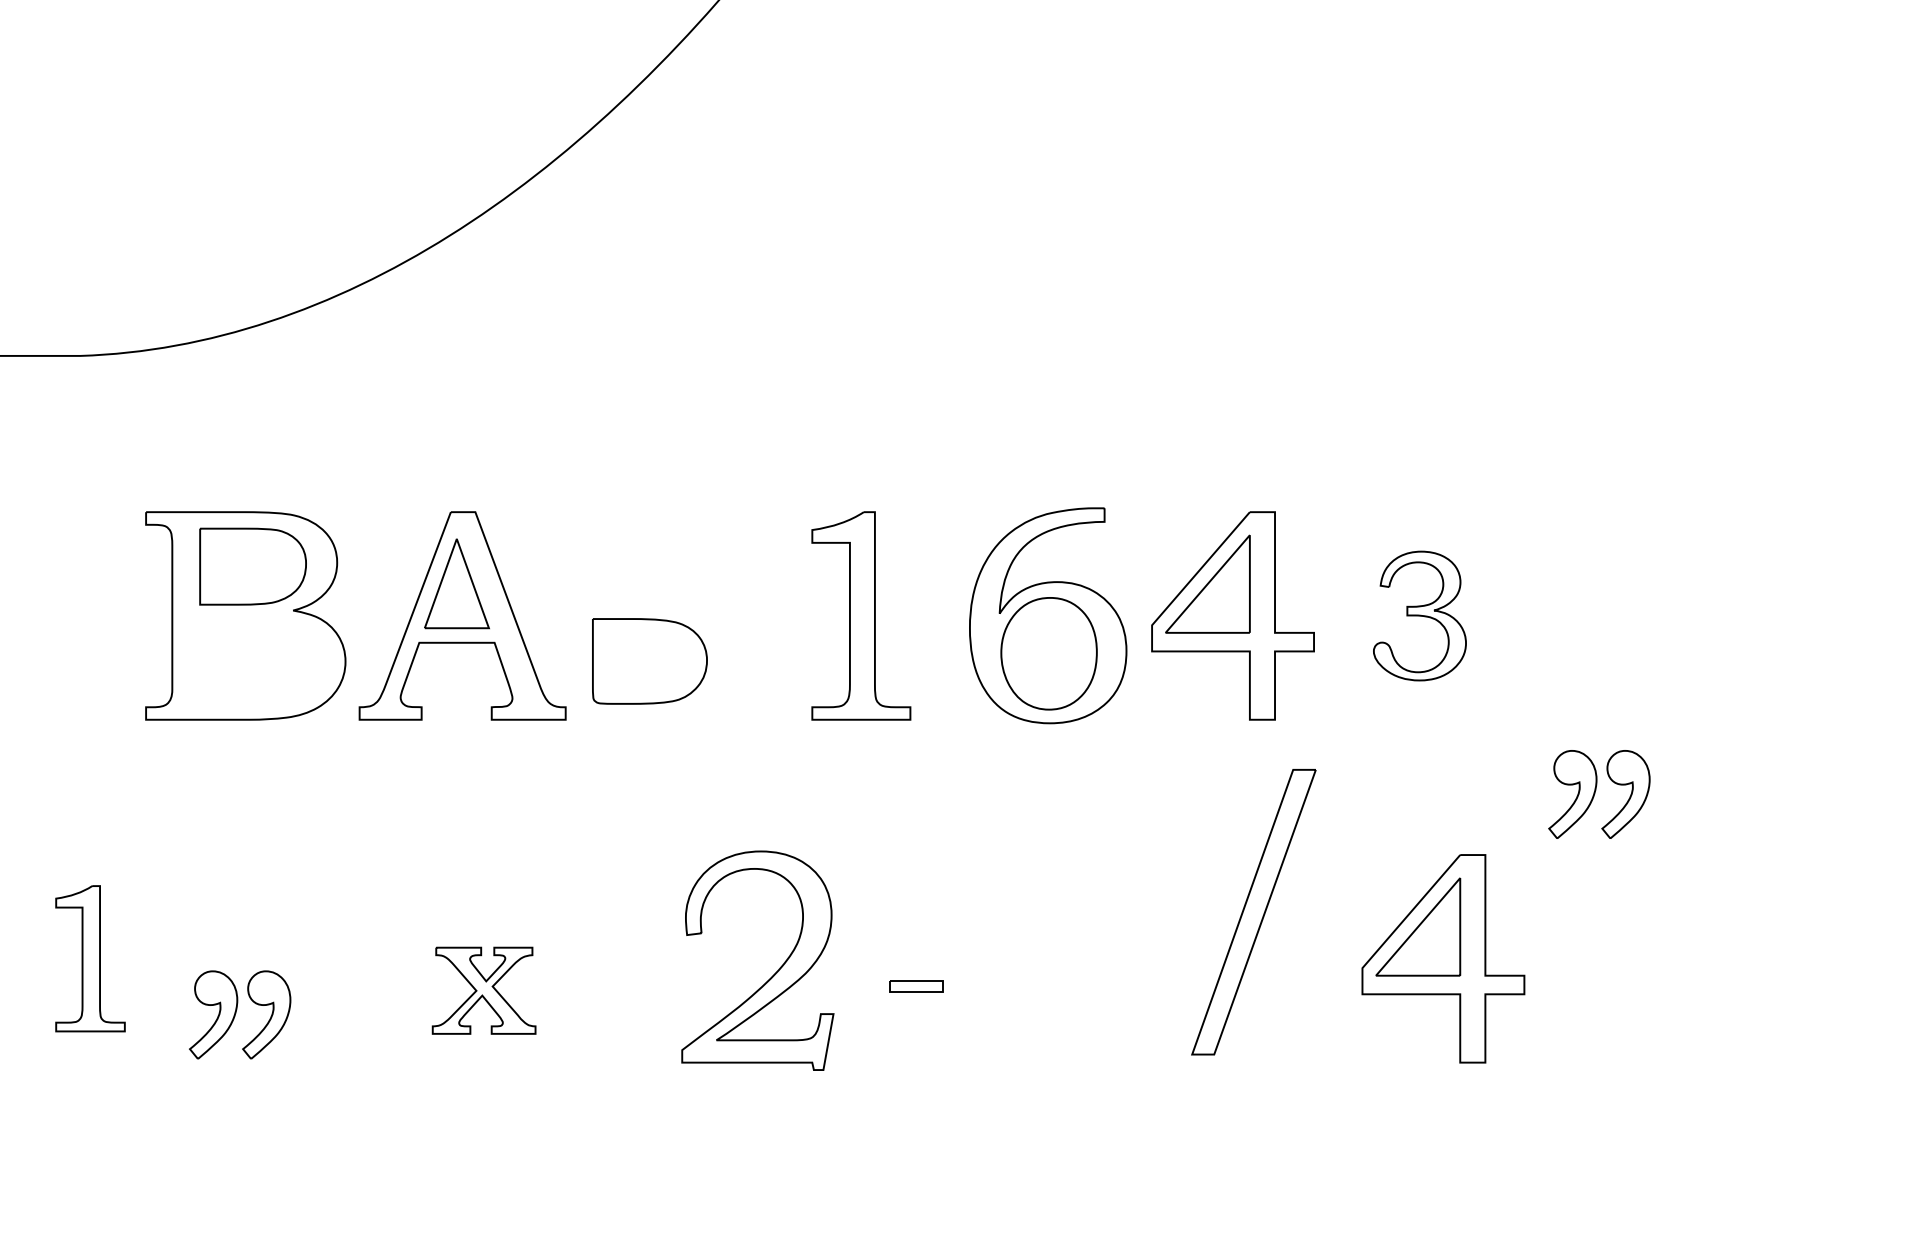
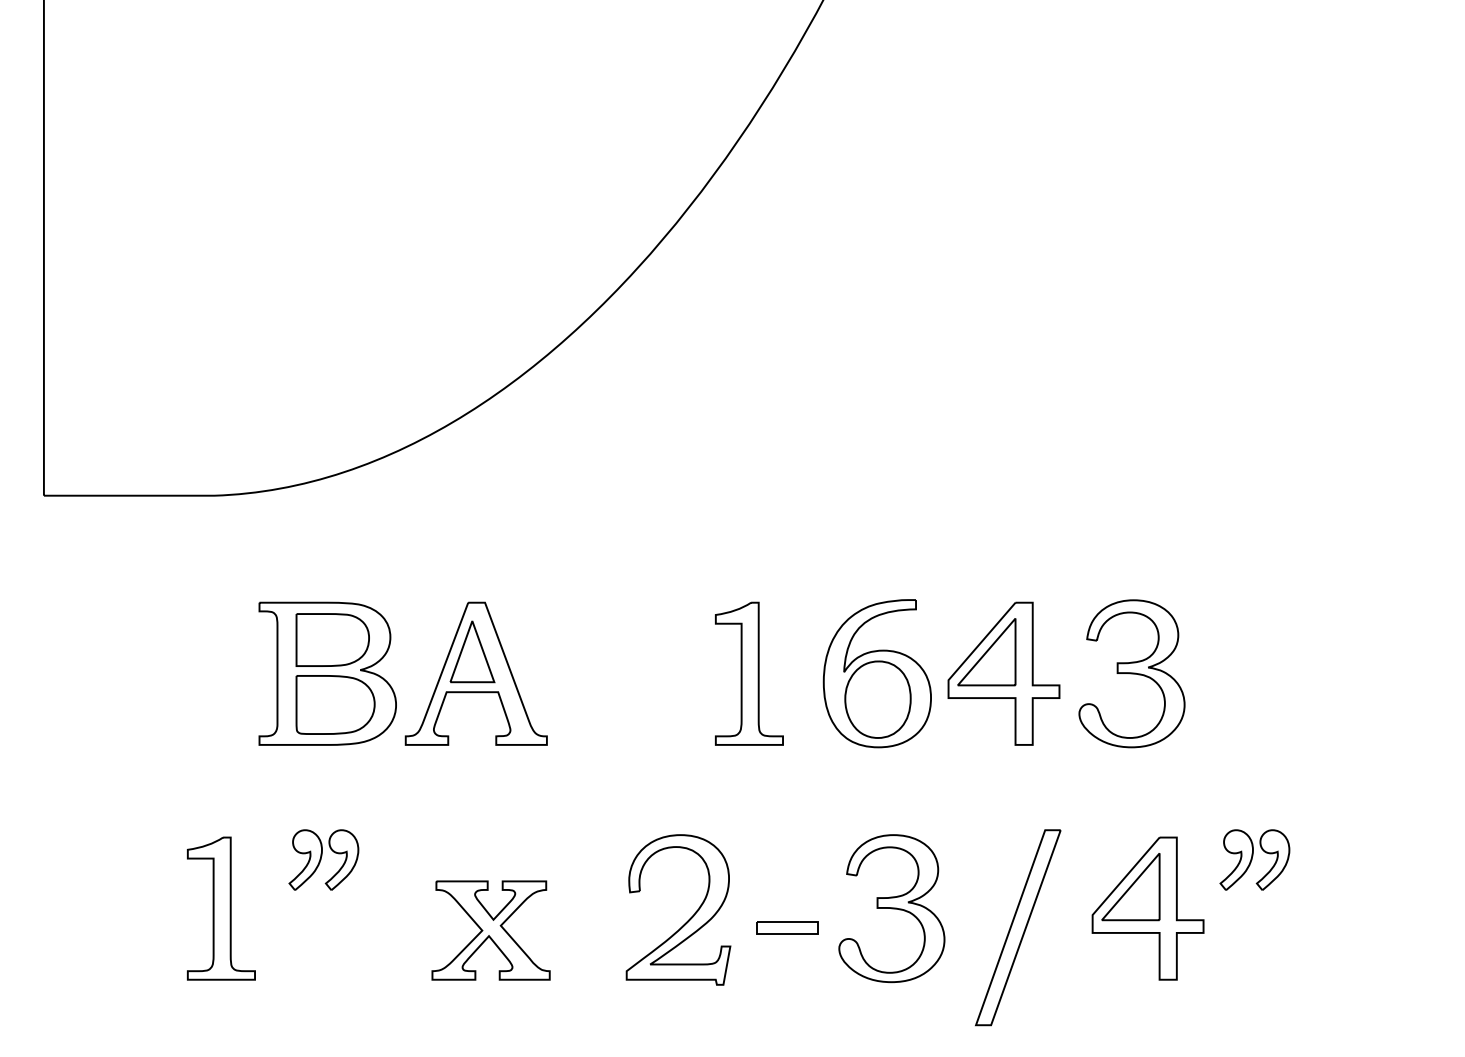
part: (1419, 615) -> (1131, 673), size x1.67
part: (649, 660) -> (335, 704), moved
part: (1598, 793) -> (1254, 859), moved
part: (1254, 911) -> (1018, 927), moved
part: (90, 958) -> (221, 908), size x1.43
part: (1068, 958) -> (891, 908), added
part: (916, 986) -> (787, 927), size x1.67
part: (483, 990) -> (490, 930), size x1.67
part: (239, 1014) -> (323, 859), moved

